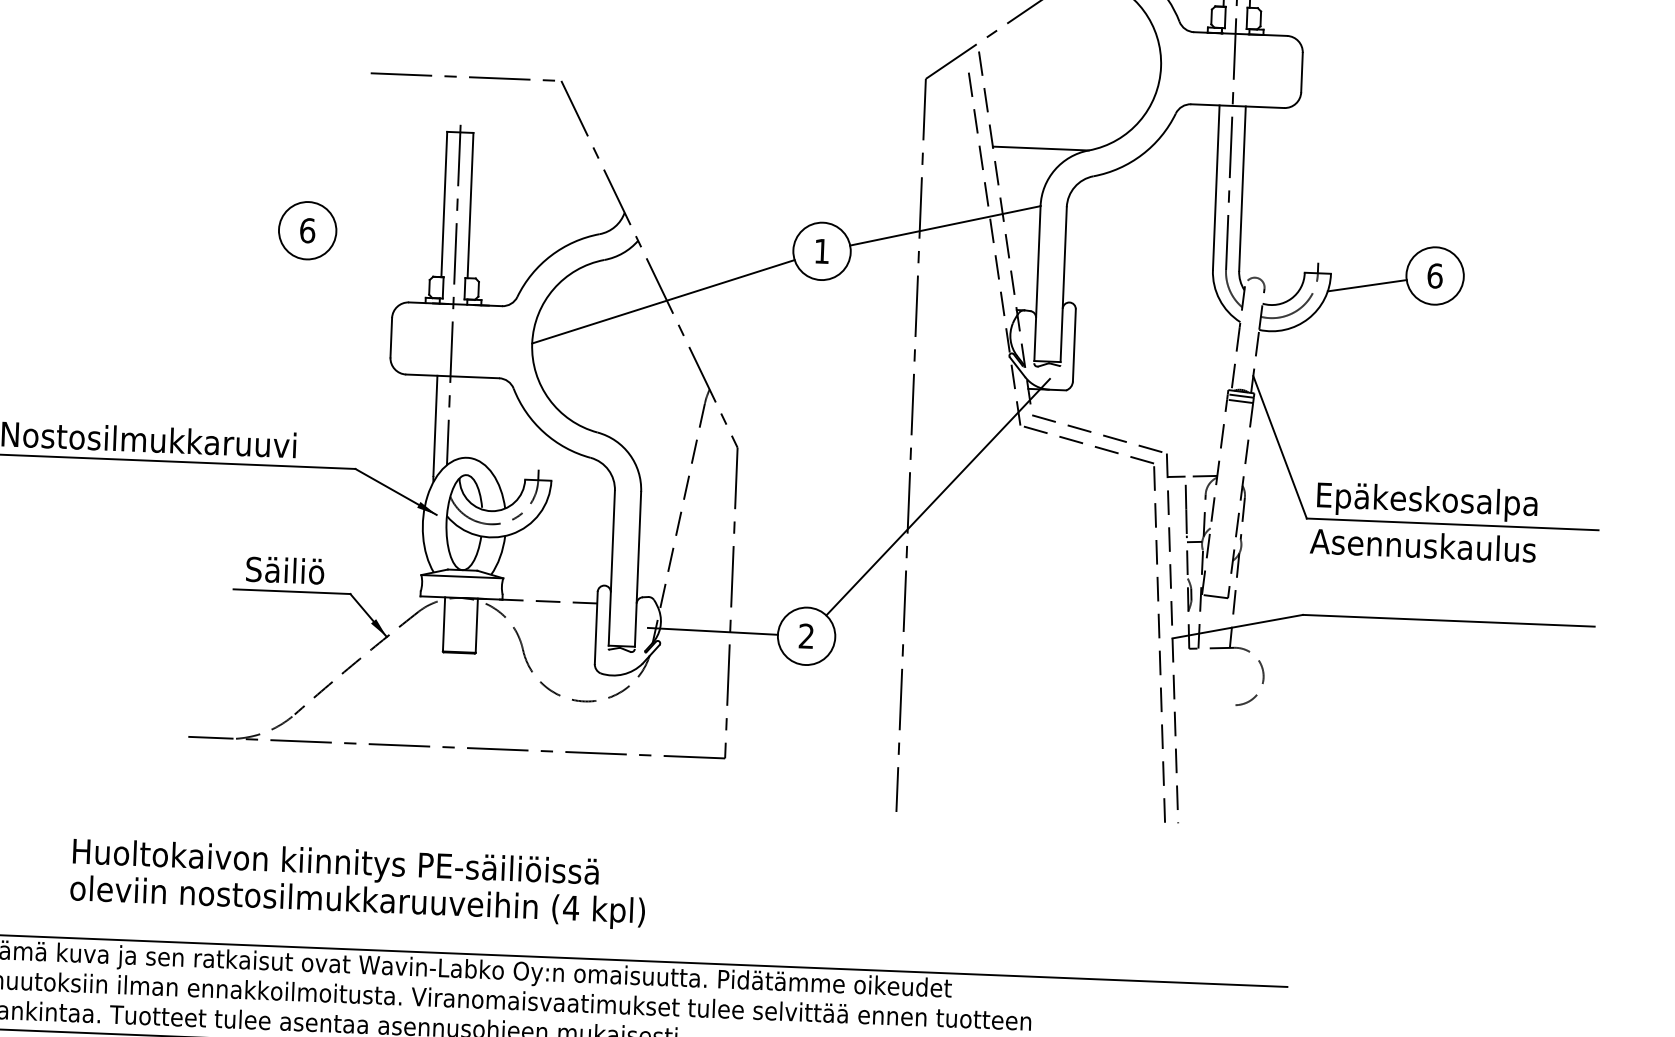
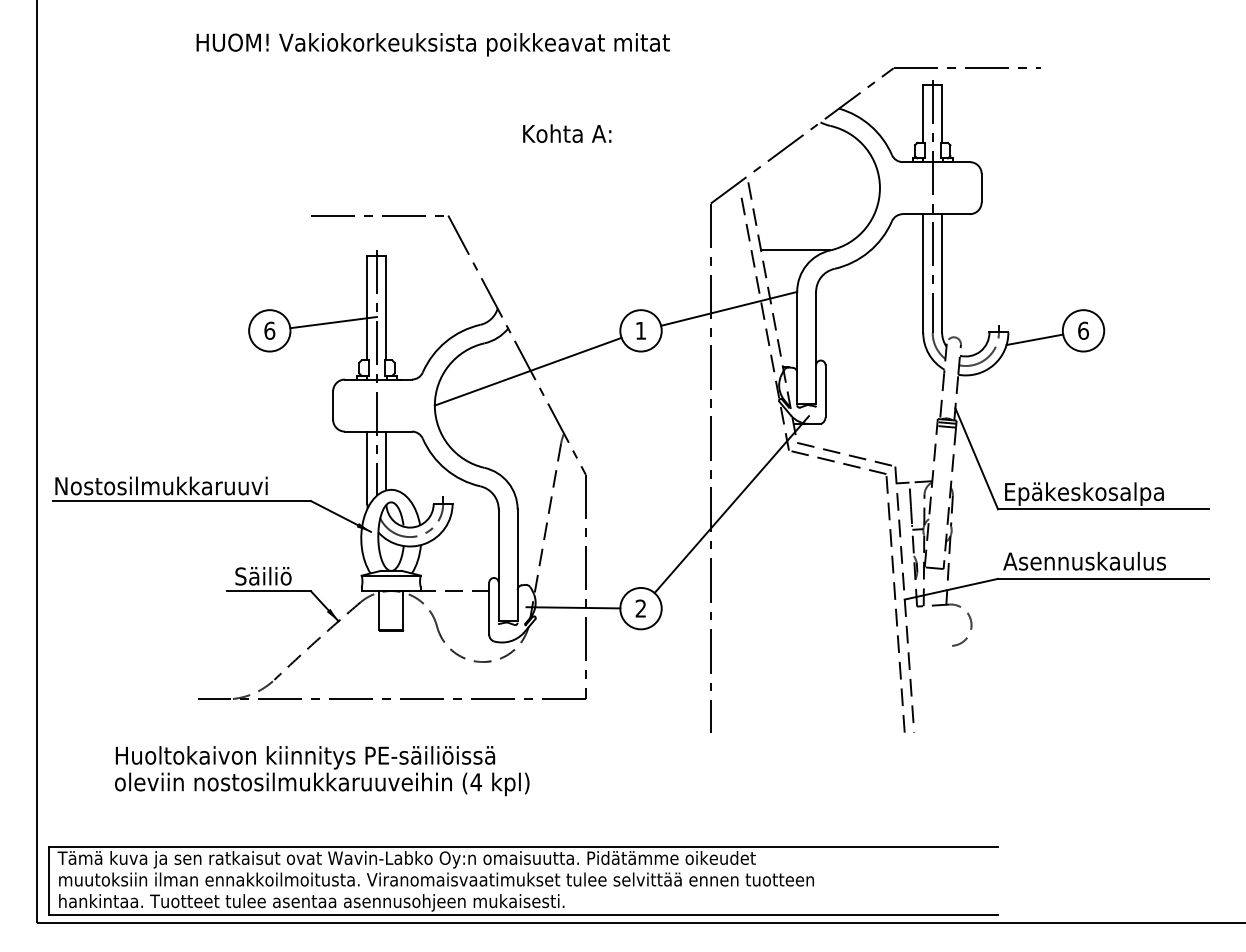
line: (396, 222) -> (333, 322), added
line: (462, 416) -> (386, 460), added
text: (1422, 545) -> (1084, 561), moved
text: (358, 884) -> (322, 771), moved

